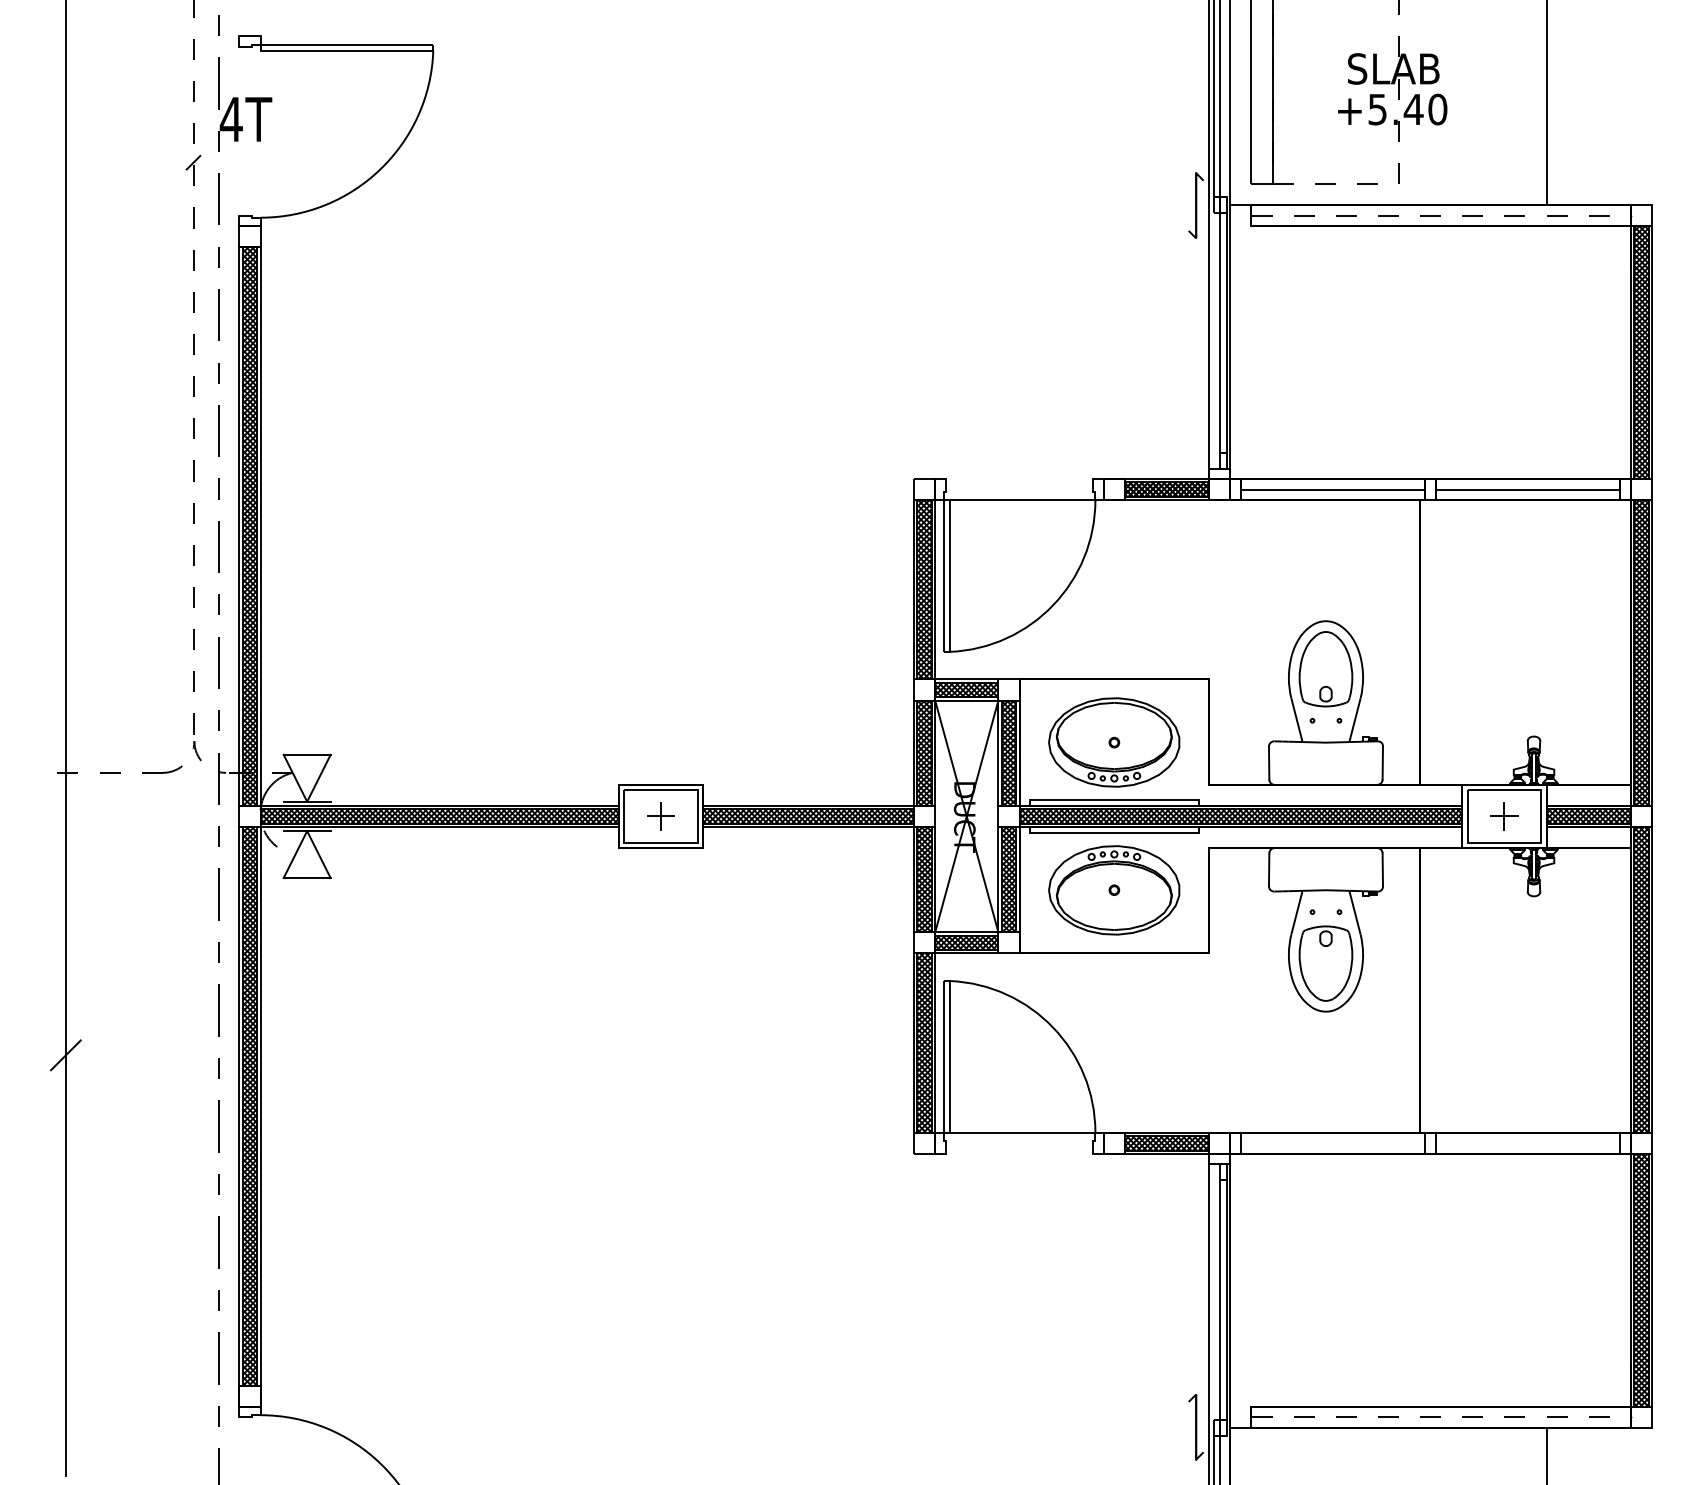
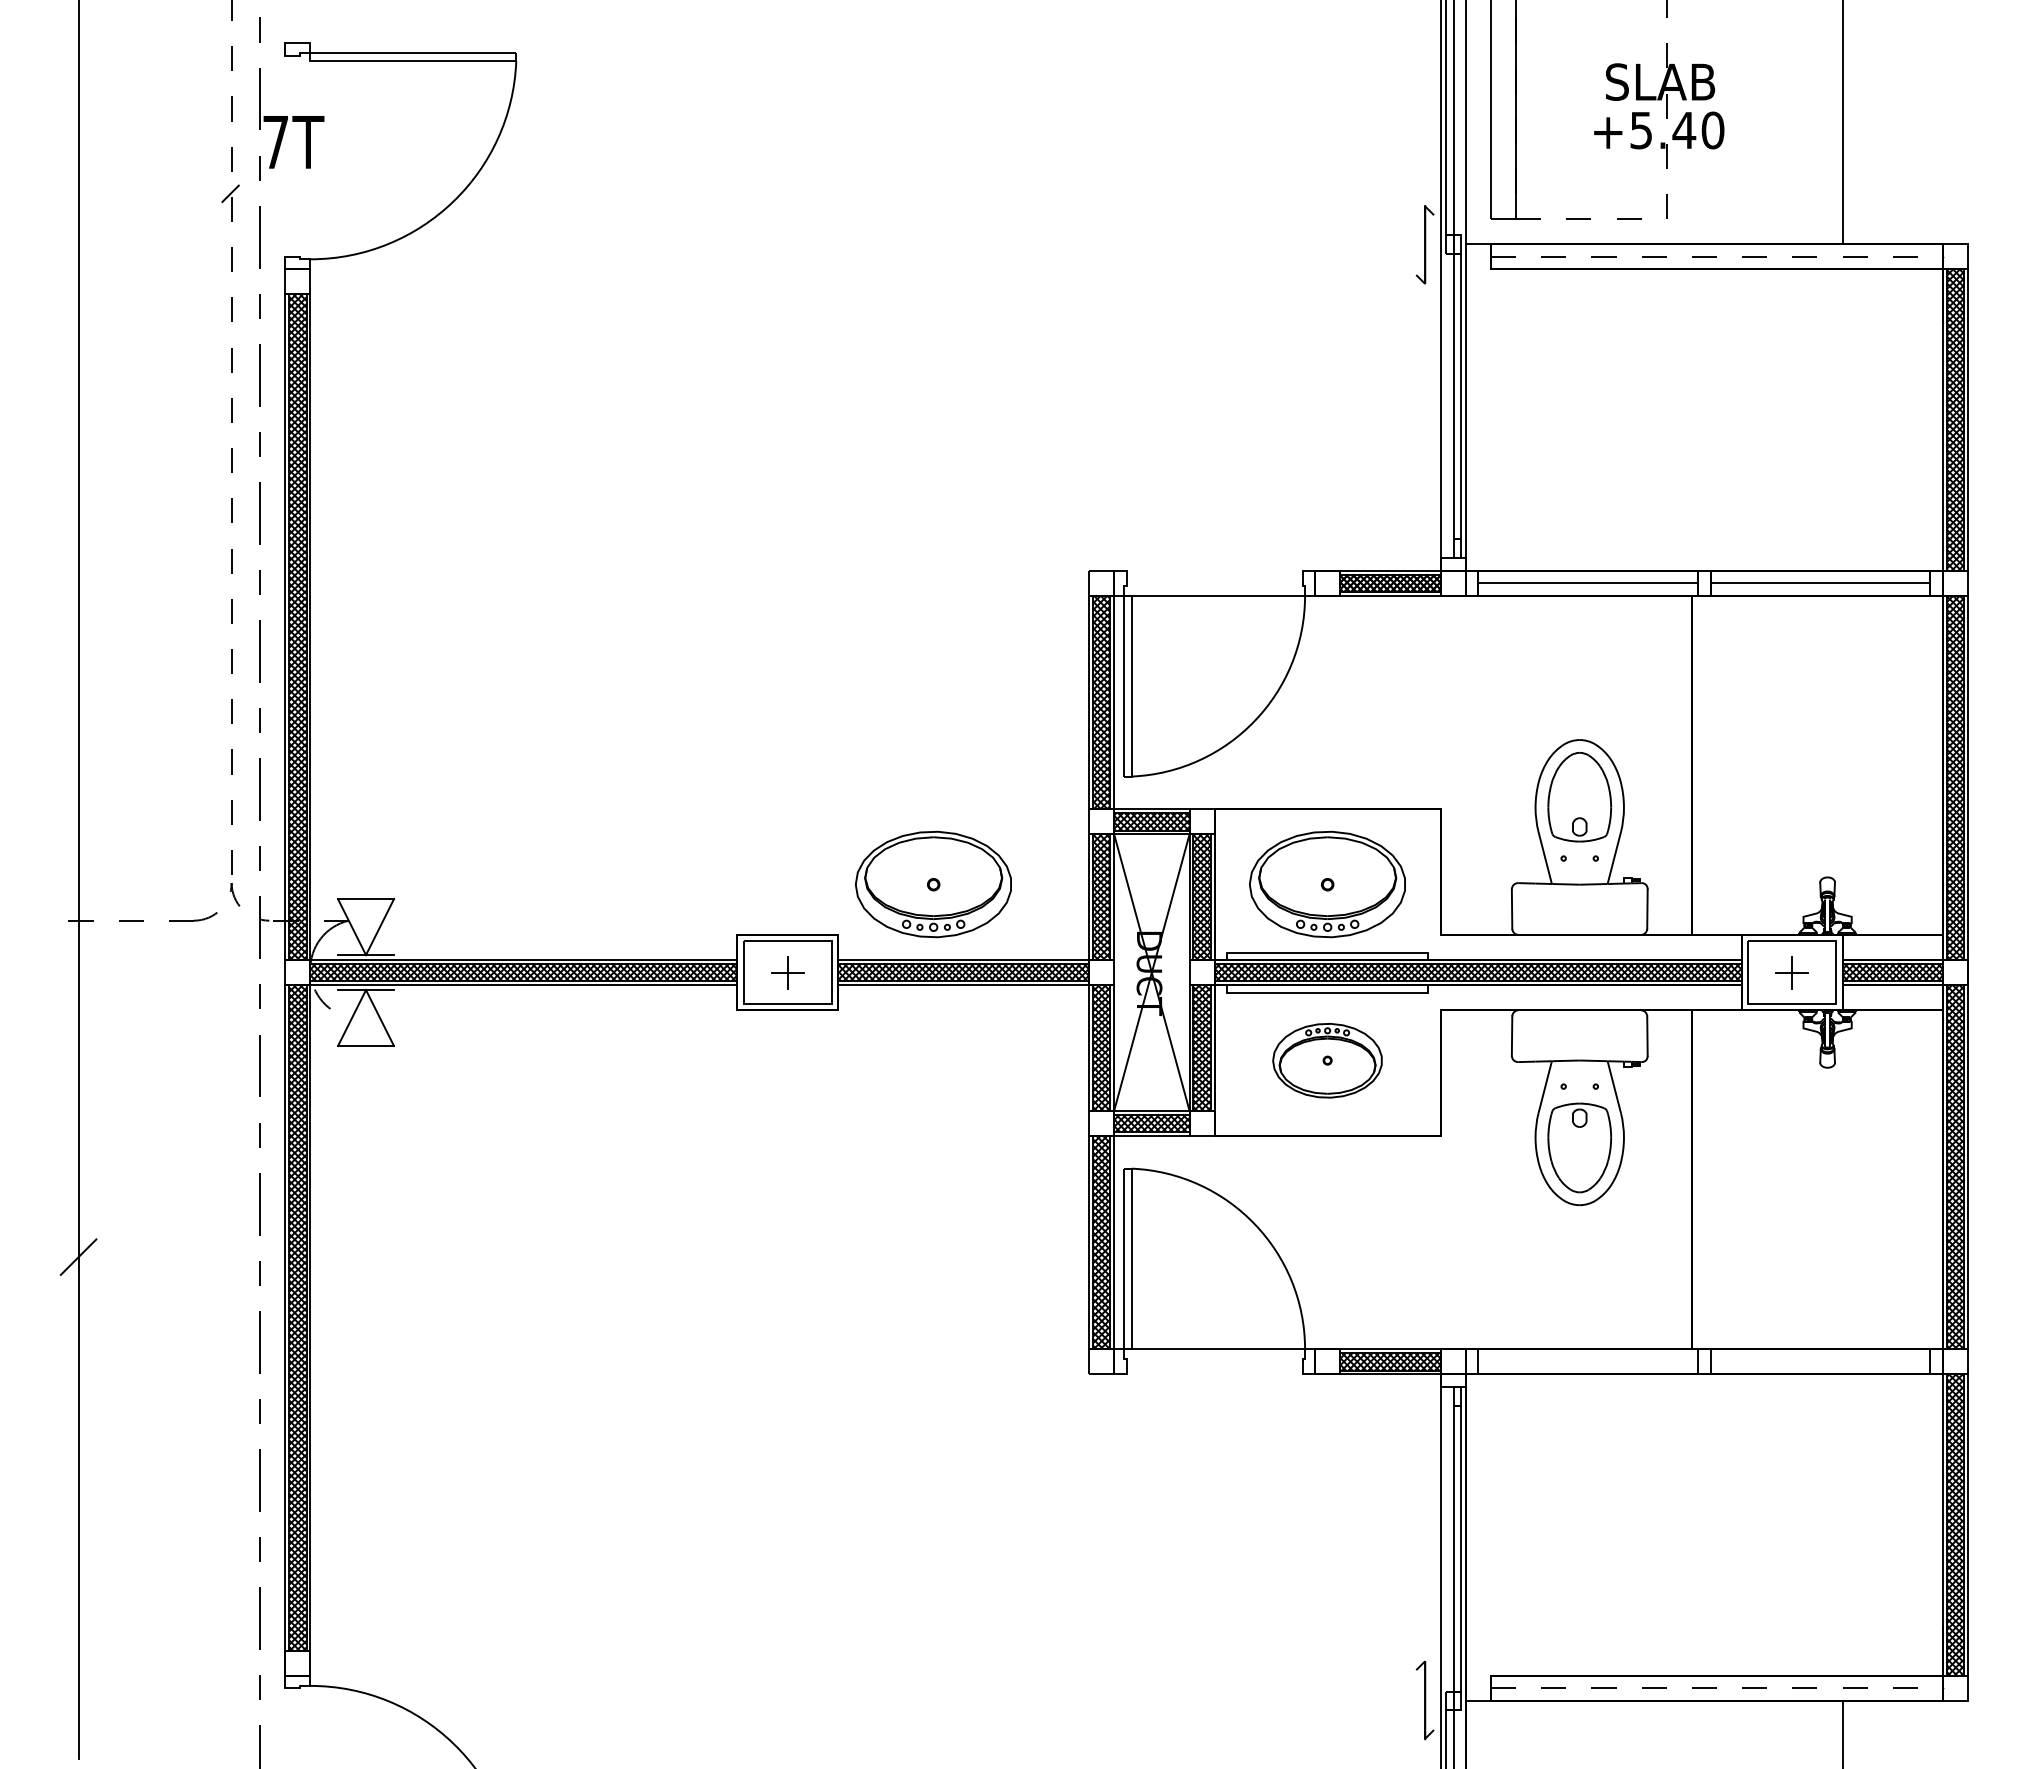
text: (231, 119) -> (275, 142), 4T -> 7T
part: (783, 742) -> (933, 884), added
part: (1114, 890) -> (1327, 1060), size x0.7

